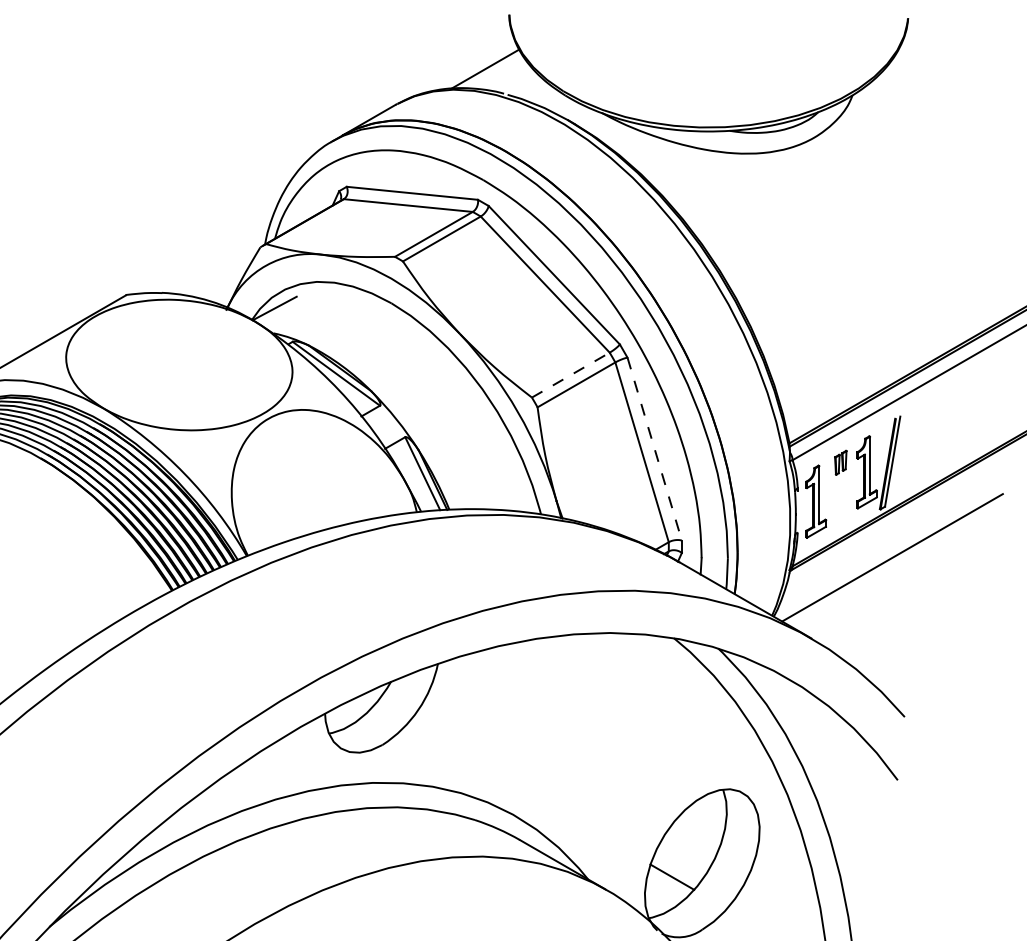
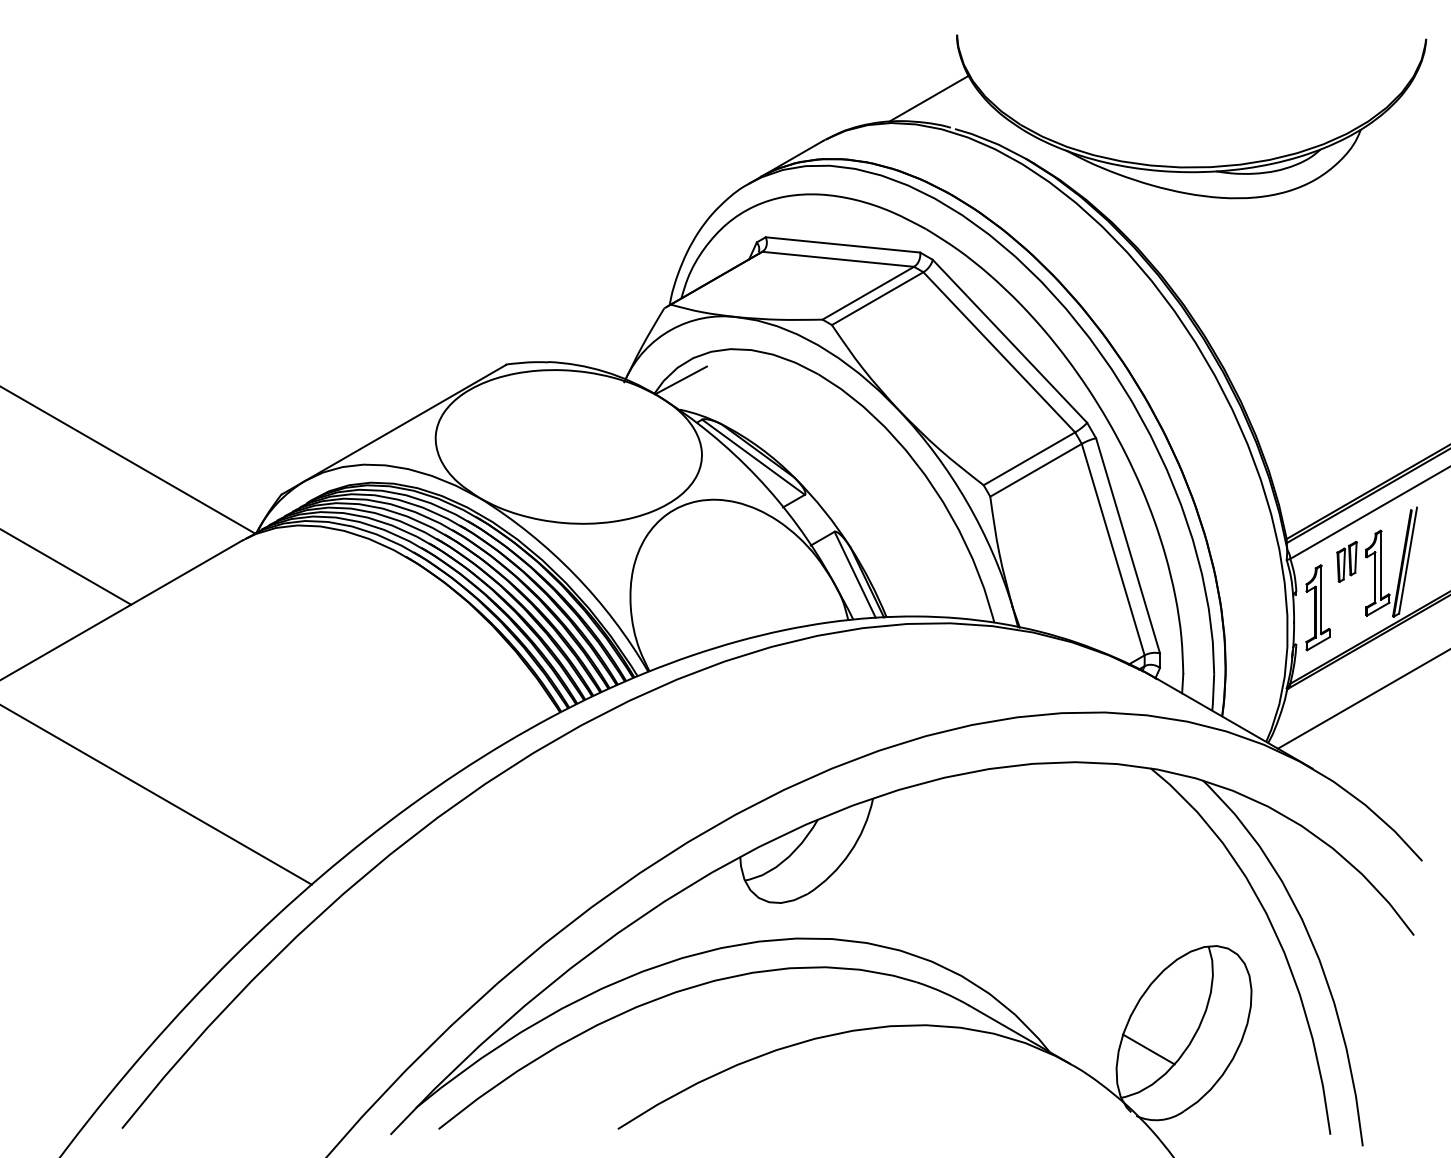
line: (570, 374) -> (1029, 458), dashed -> solid
line: (655, 449) -> (1128, 546), dashed -> solid
part: (840, 462) -> (1346, 561), size x1.43

